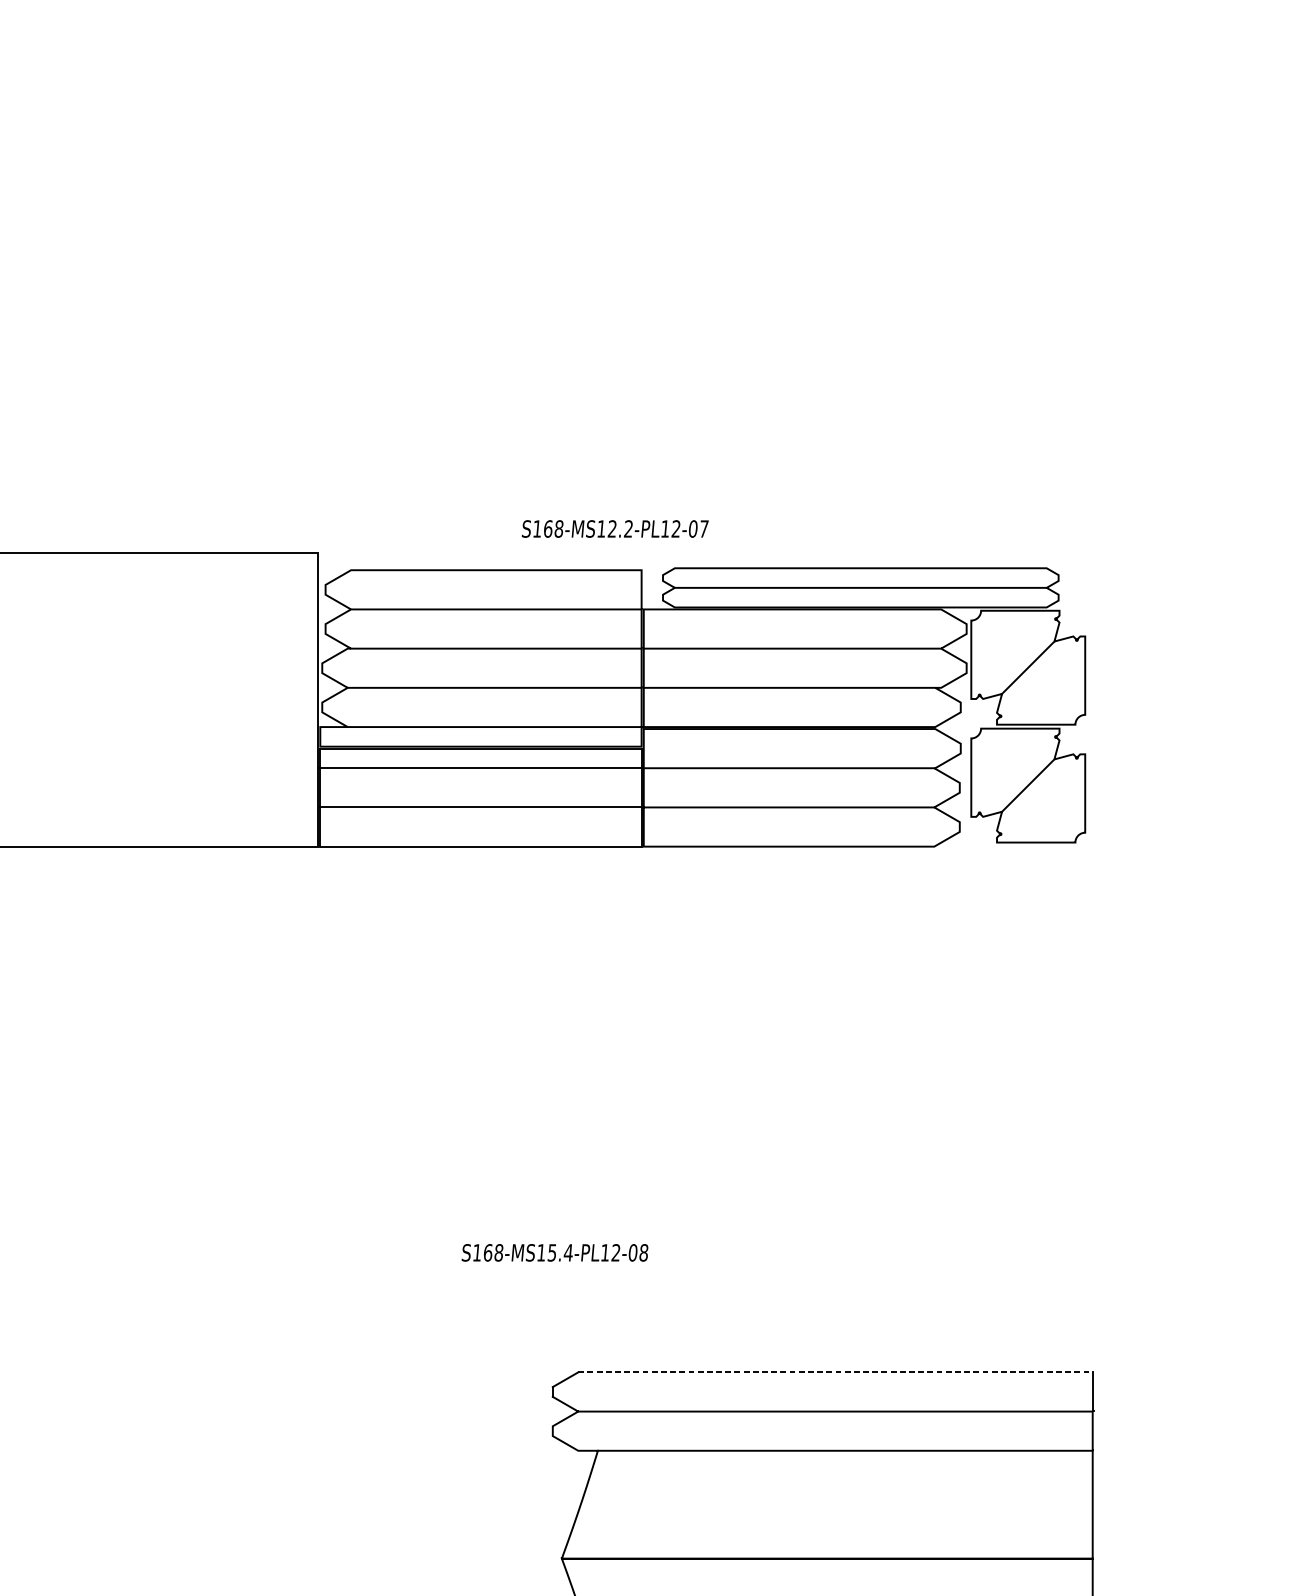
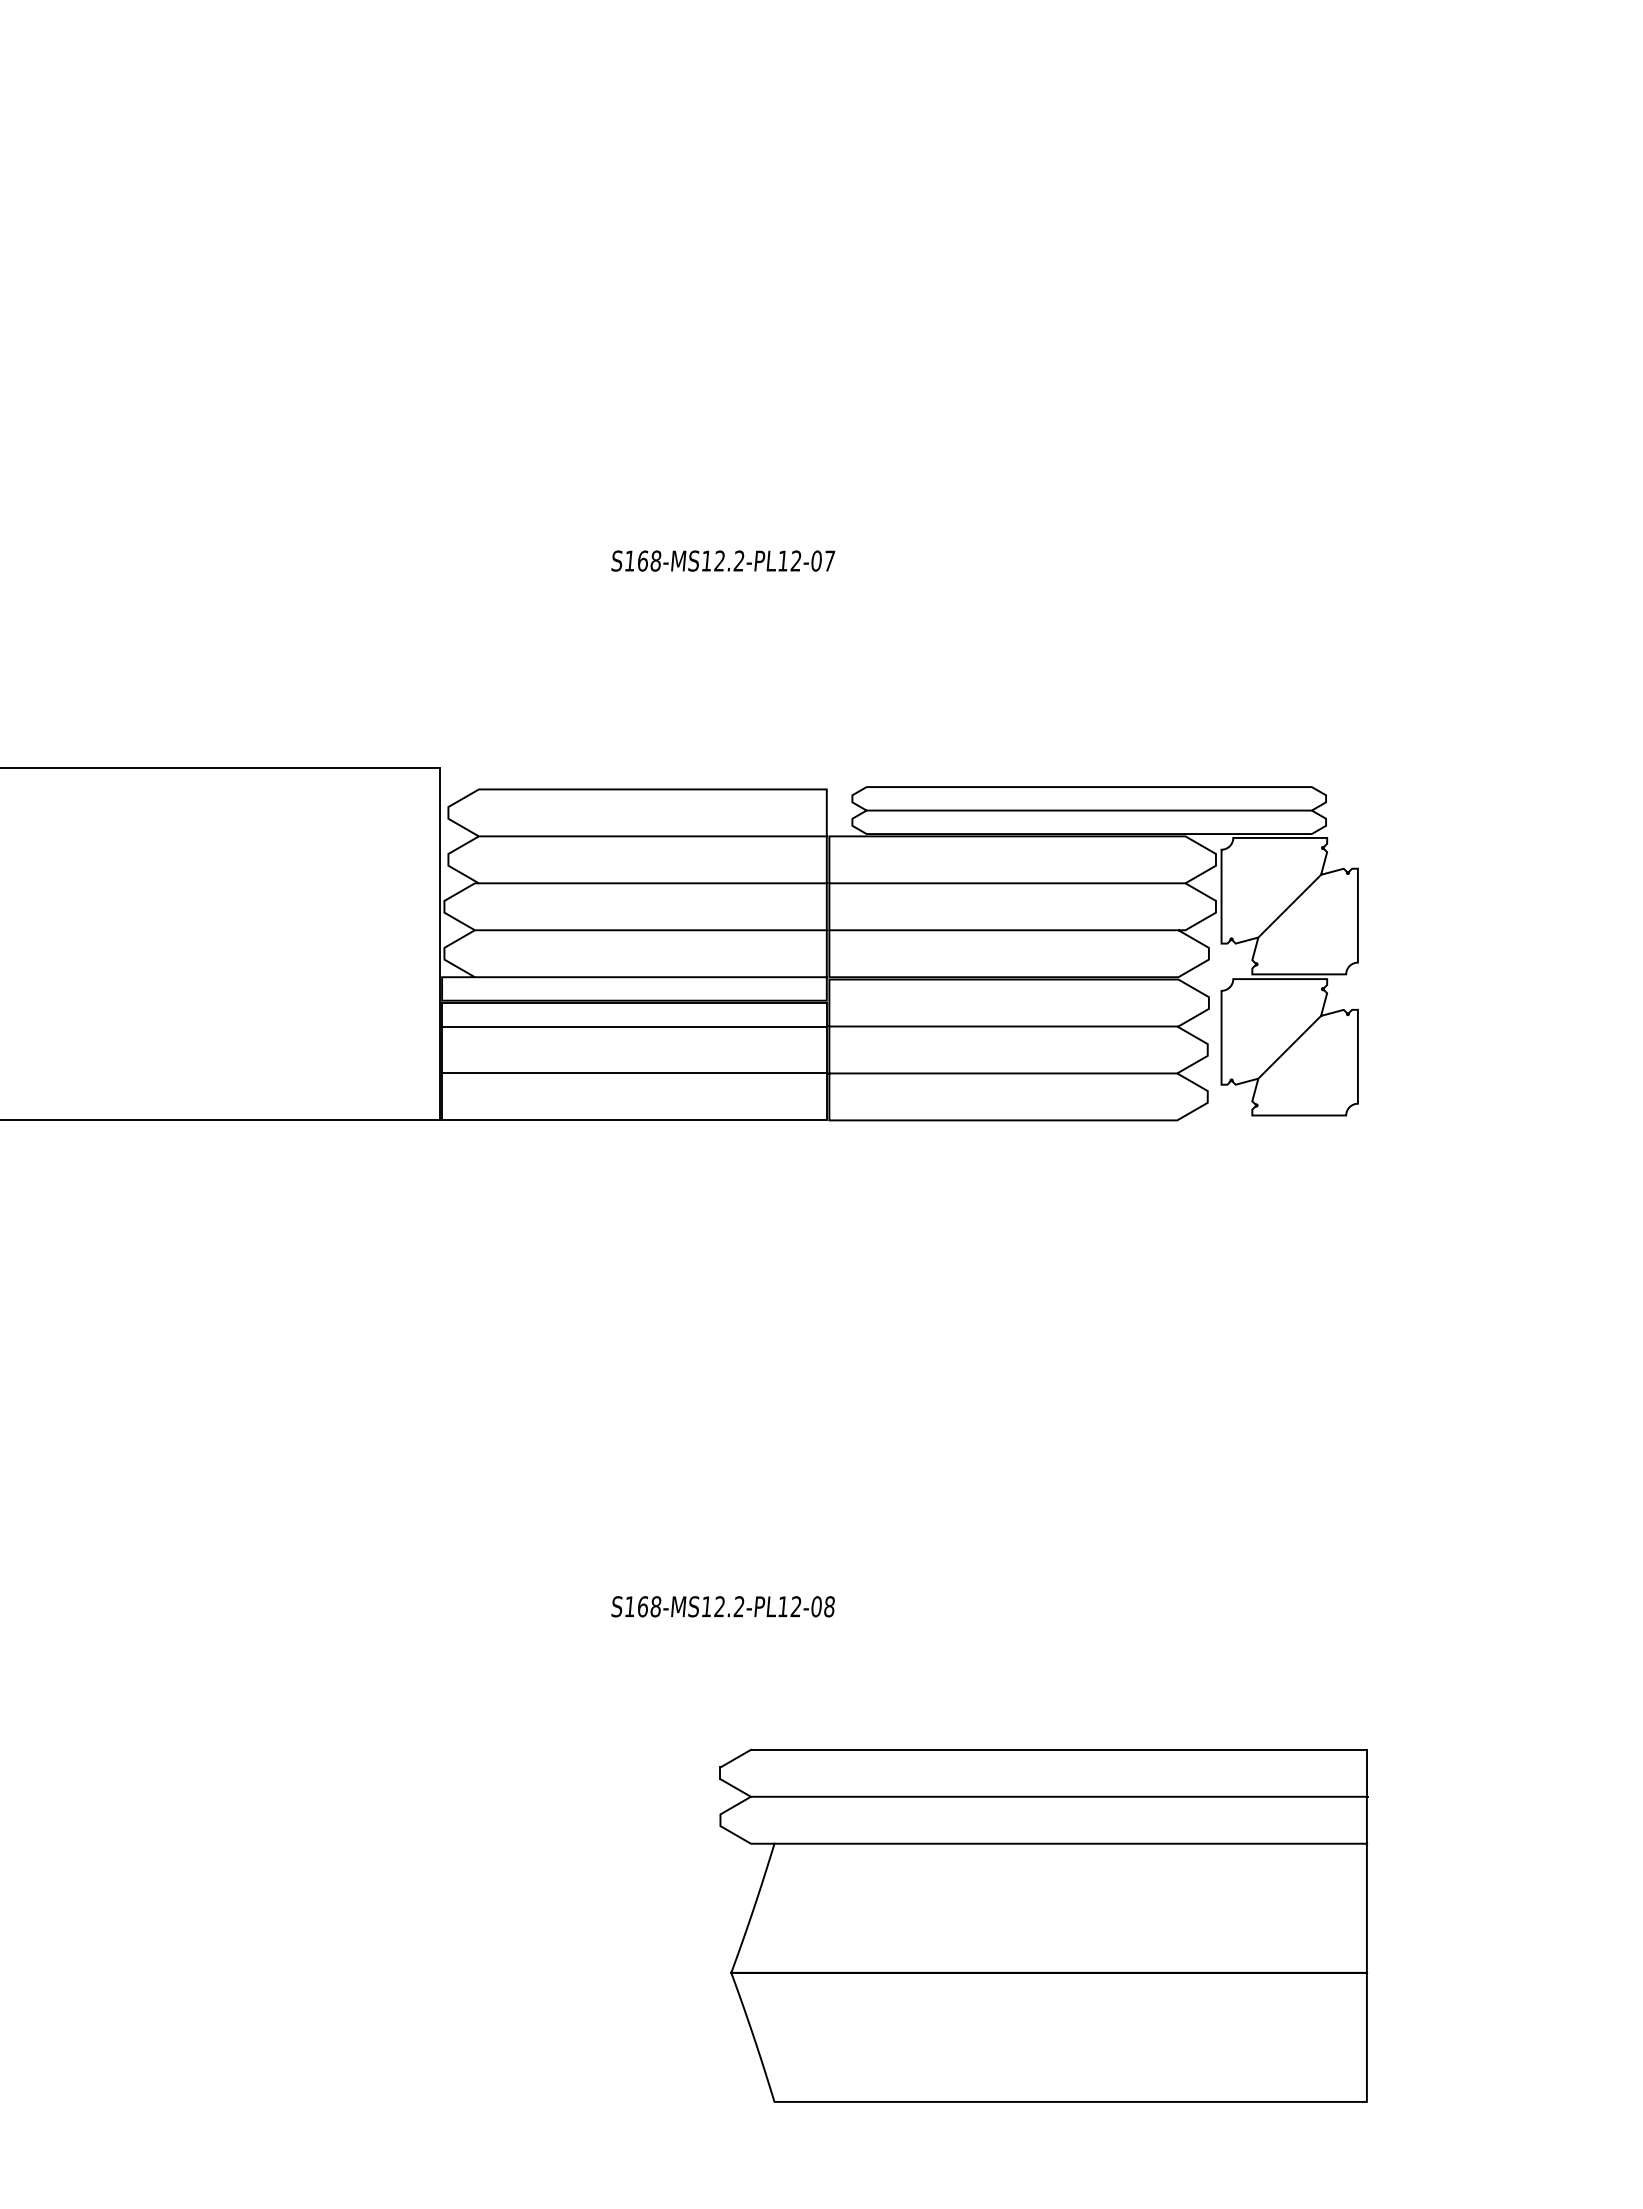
text: (615, 528) -> (723, 560), moved
text: (560, 1252) -> (729, 1606), S168-MS15.4-PL12-08 -> S168-MS12.2-PL12-08
line: (835, 1372) -> (1058, 1749), dashed -> solid

